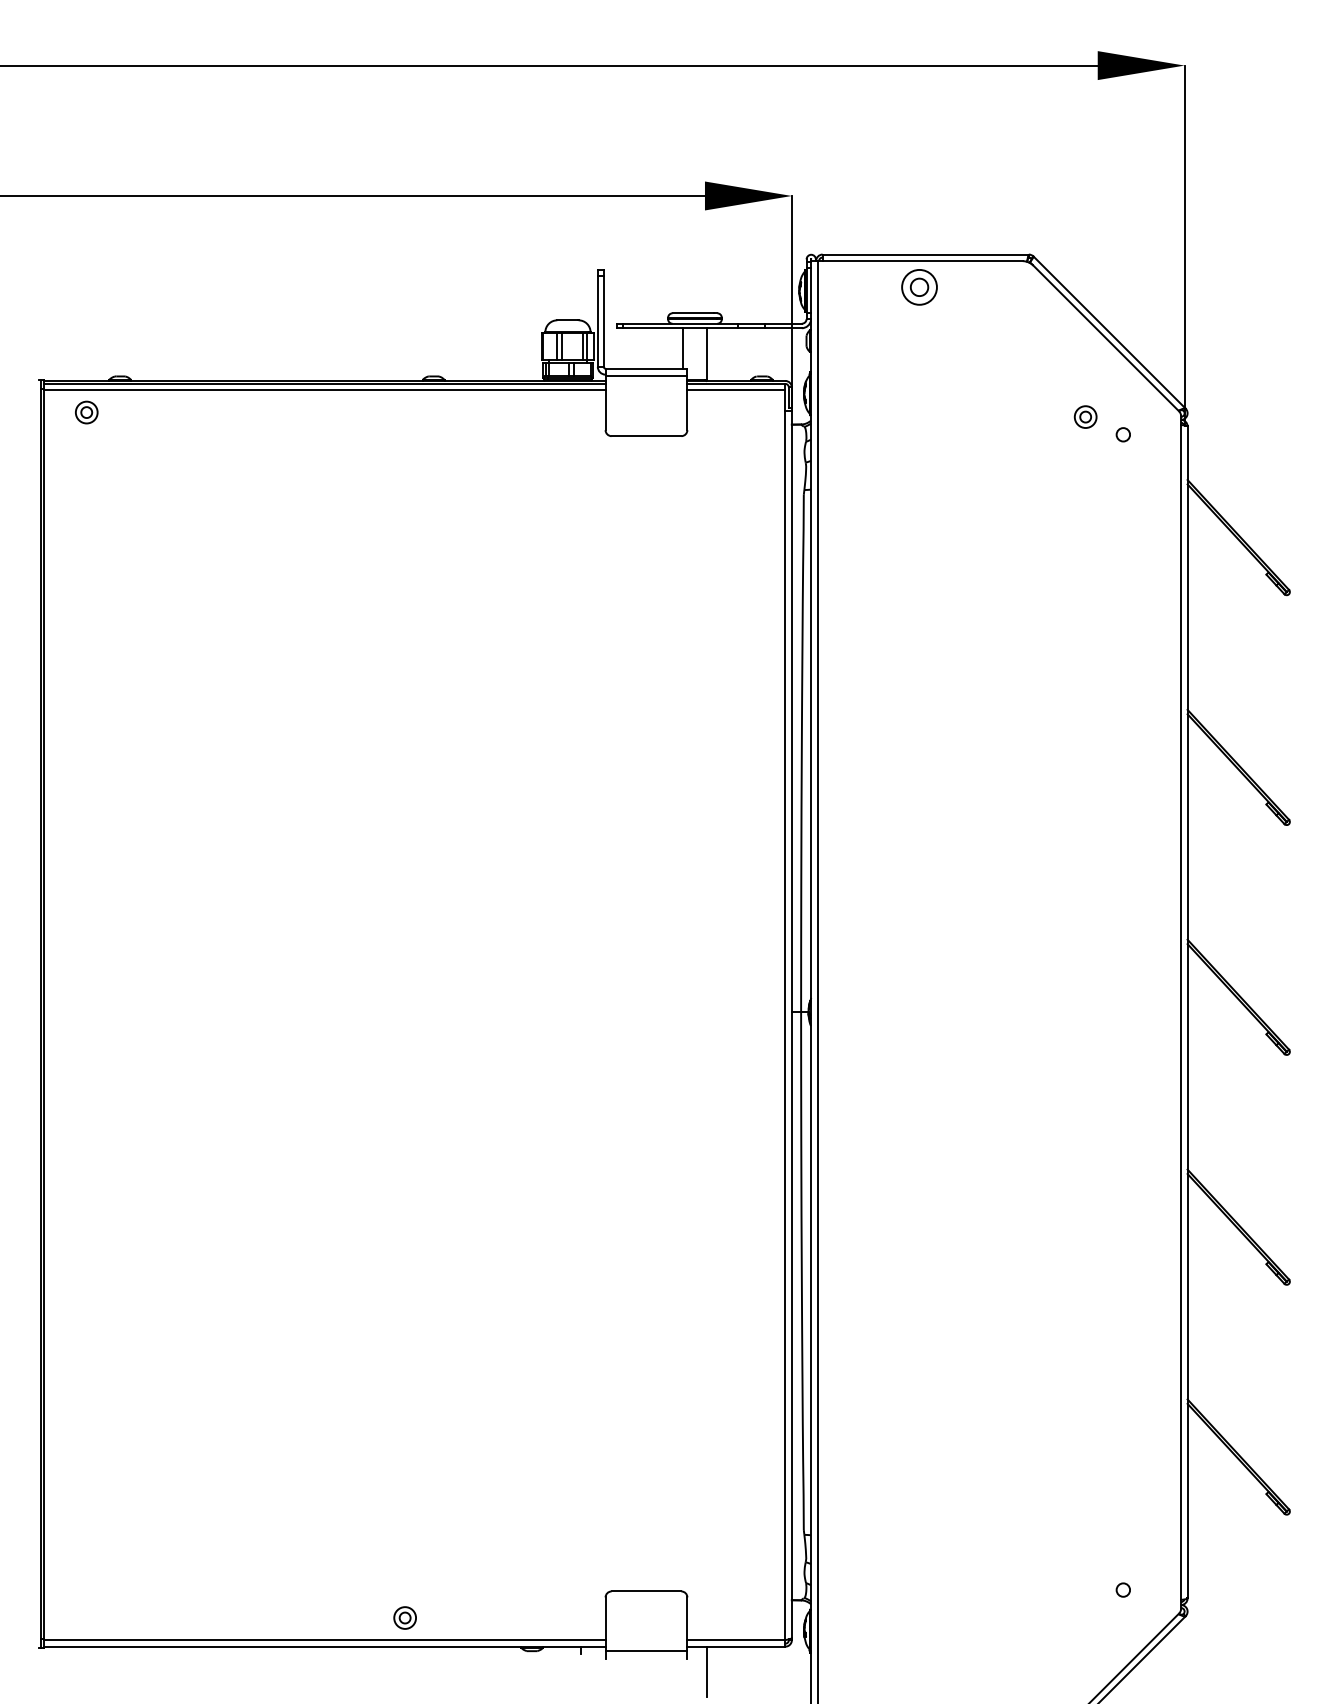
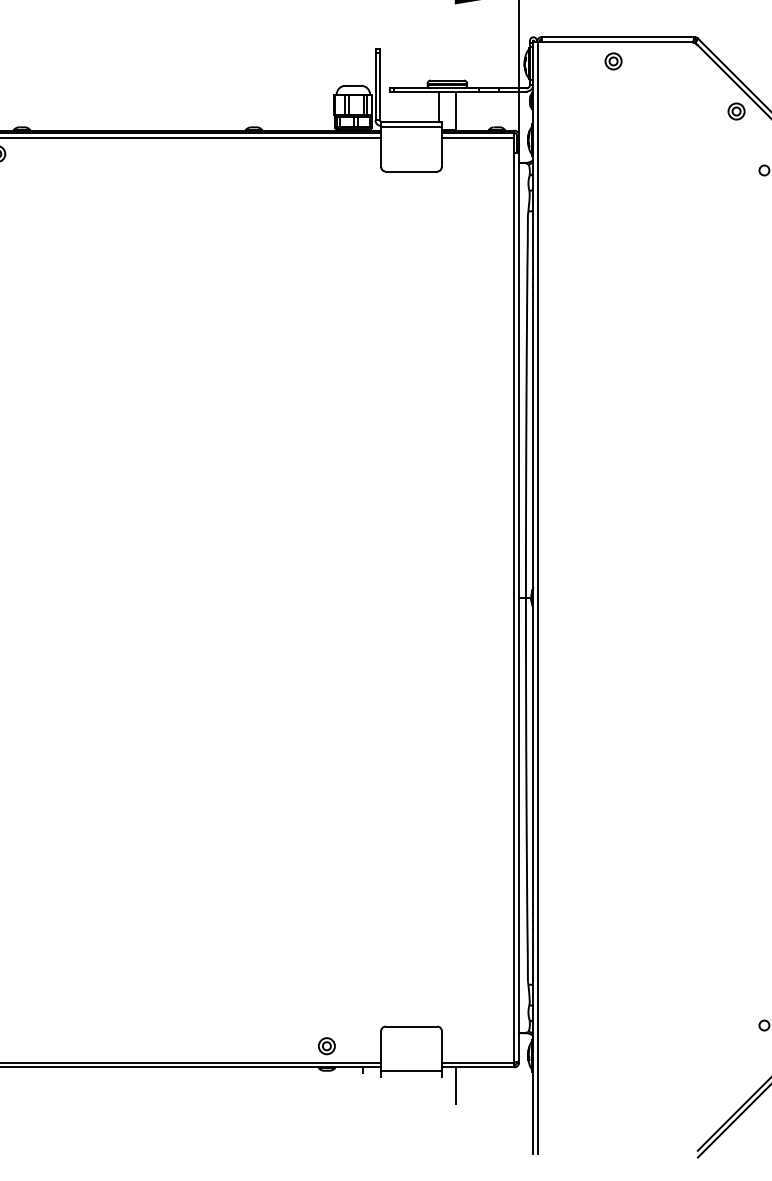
part: (919, 287) -> (613, 61), size x0.62
part: (1085, 416) -> (736, 111), moved
part: (404, 1617) -> (326, 1045), moved

